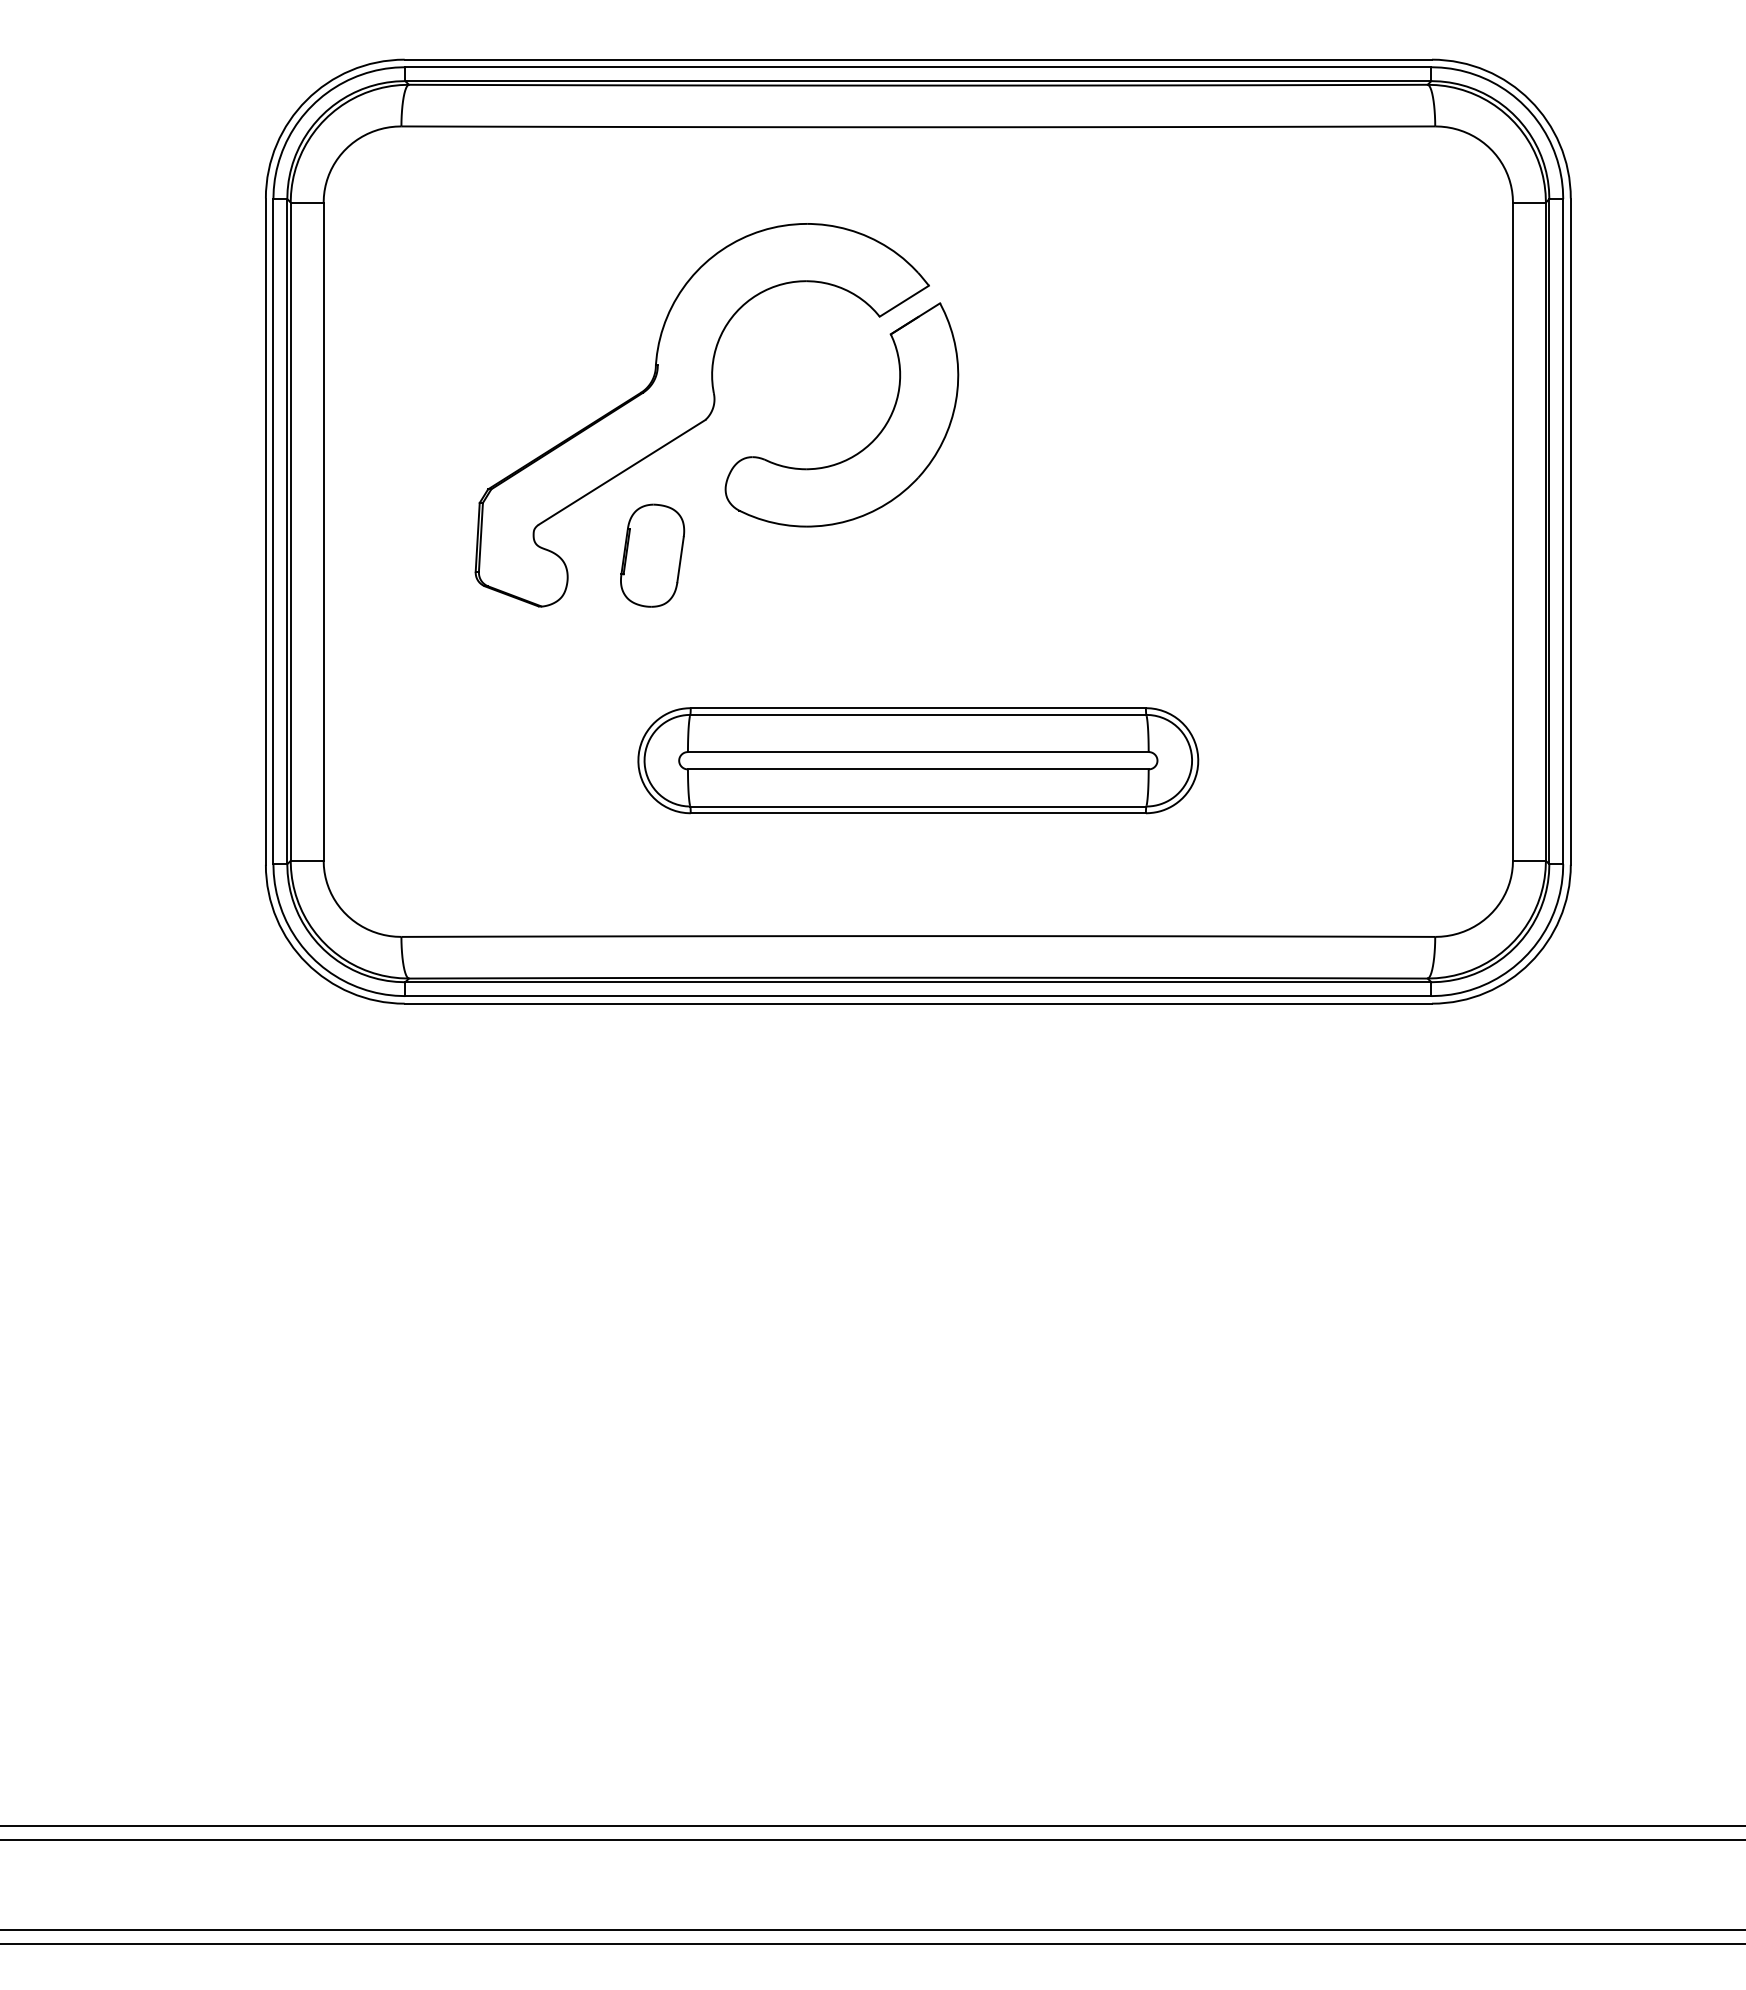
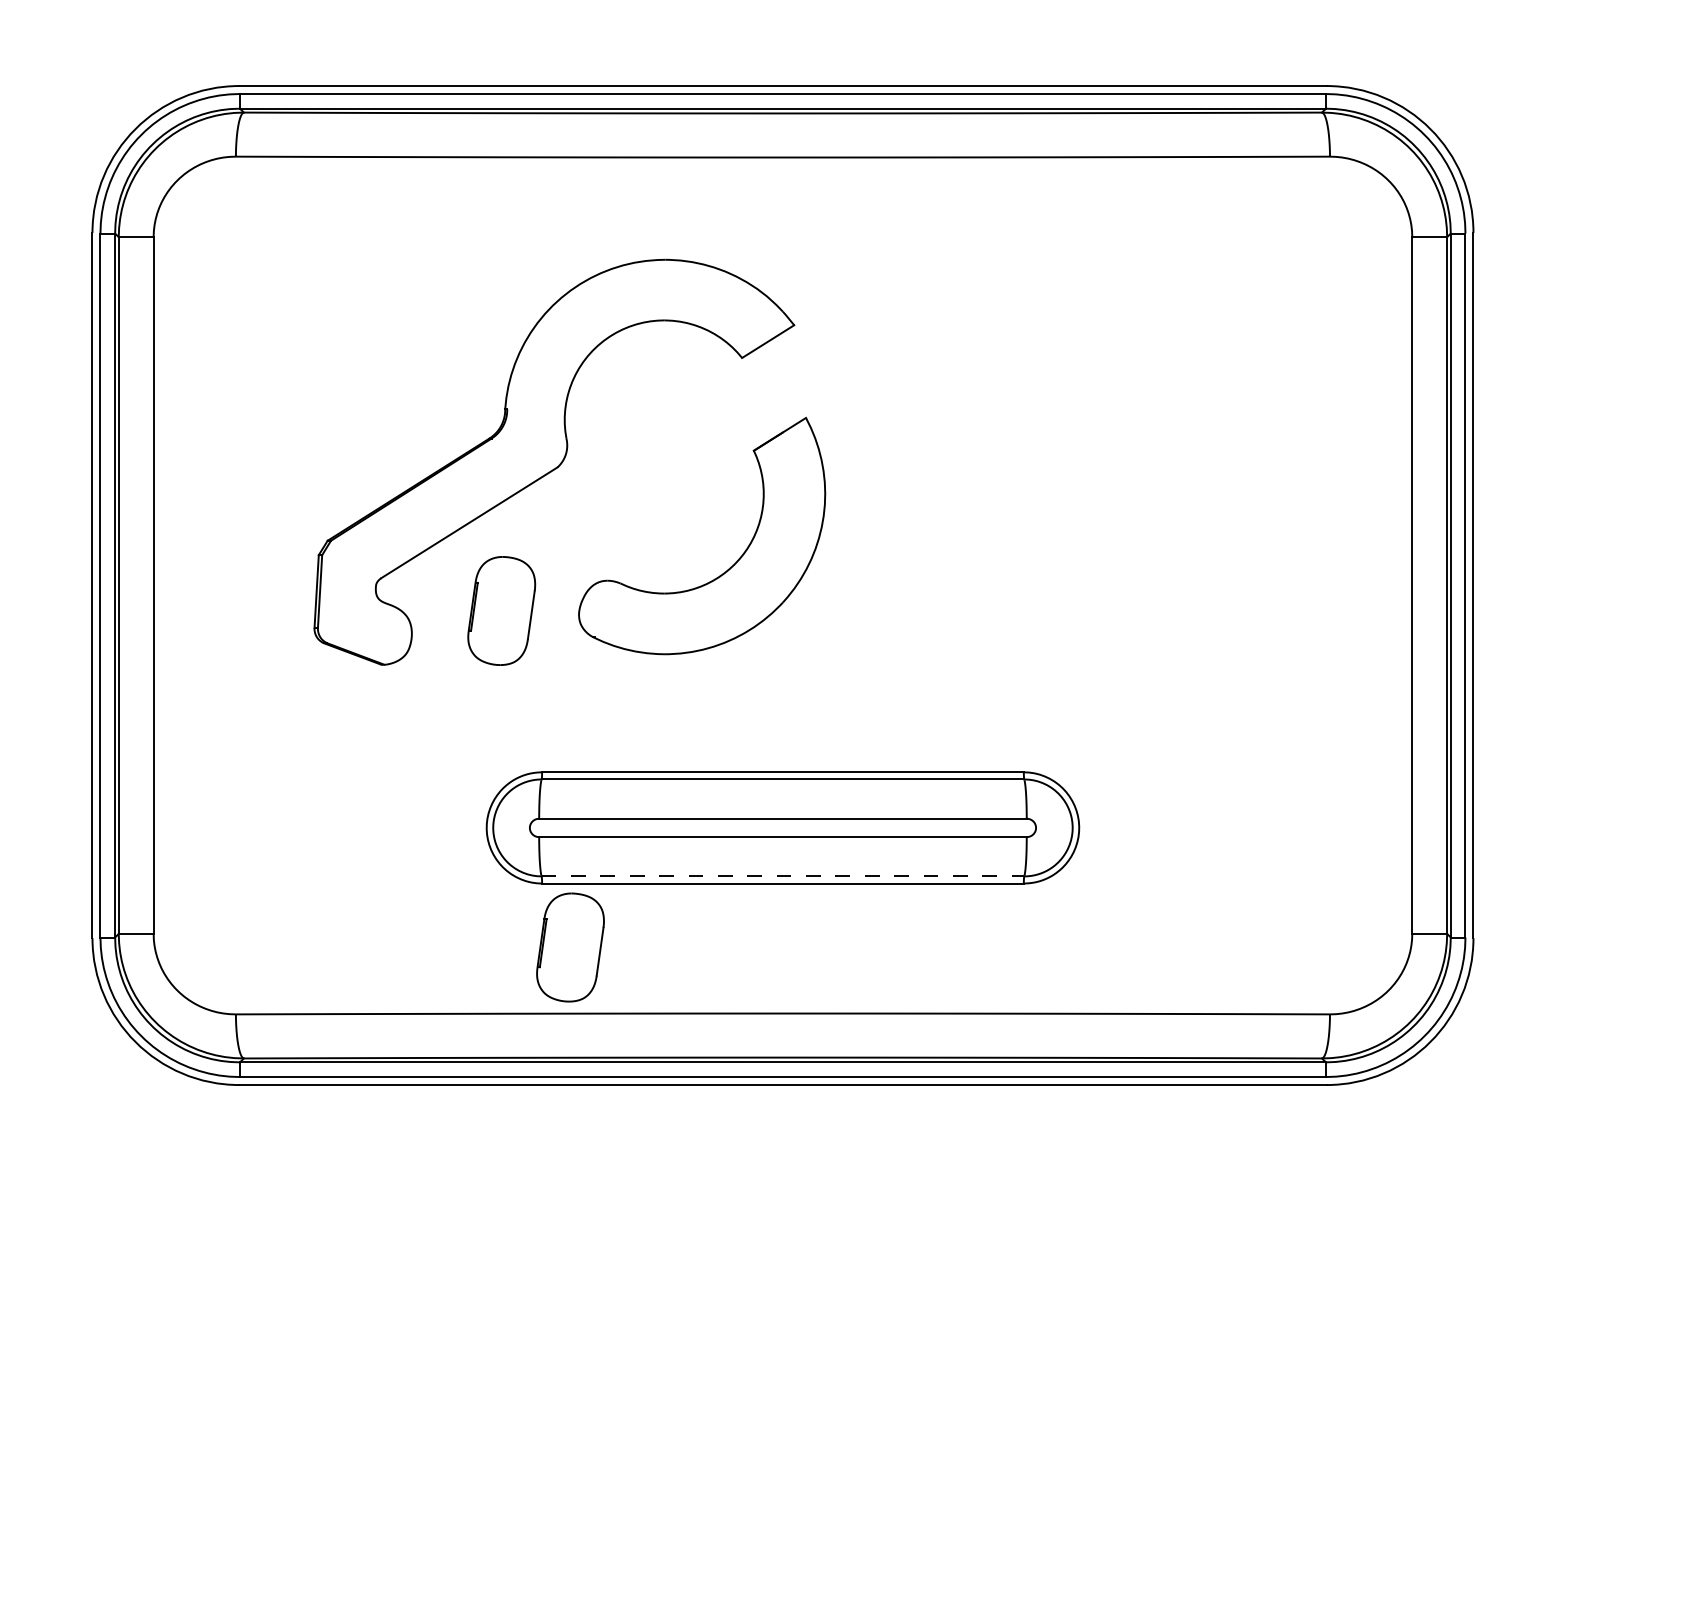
part: (865, 446) -> (727, 569), moved
line: (918, 806) -> (783, 876), solid -> dashed
part: (717, 873) -> (570, 947), added

